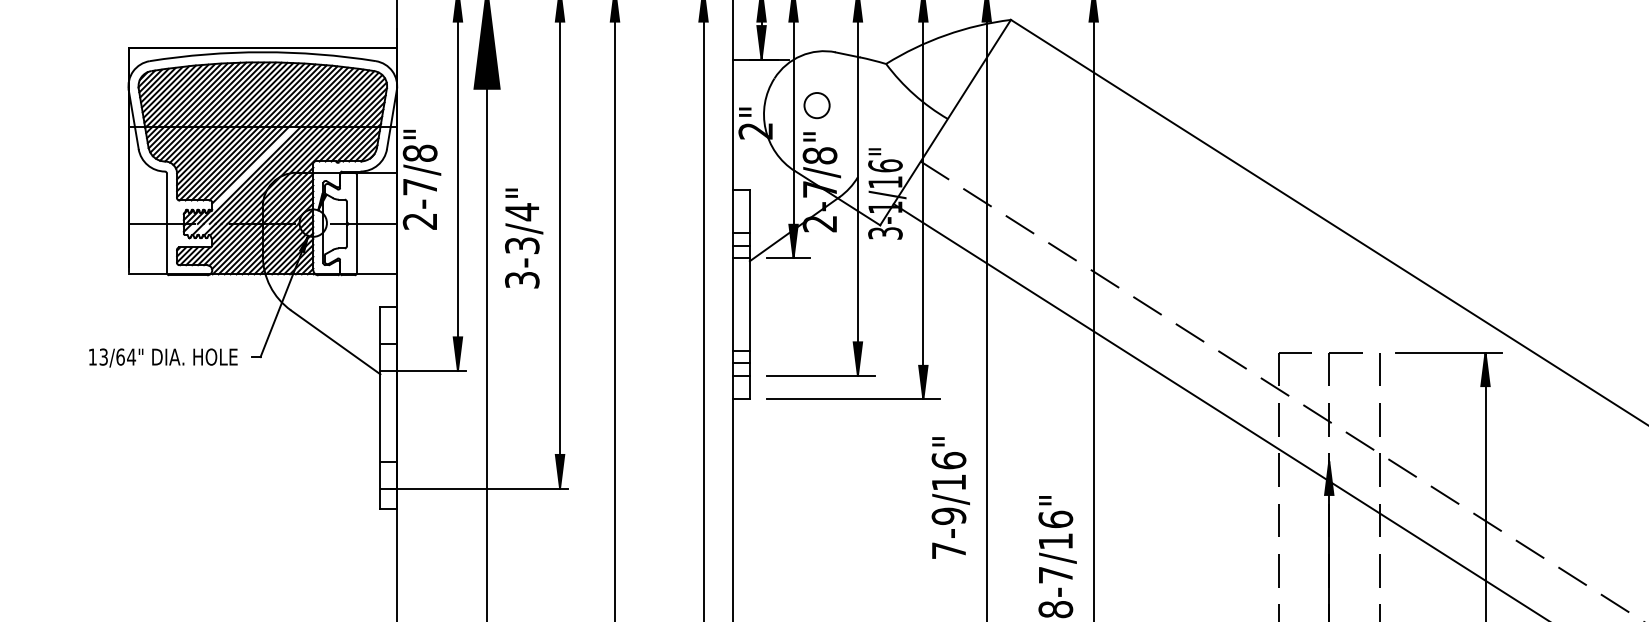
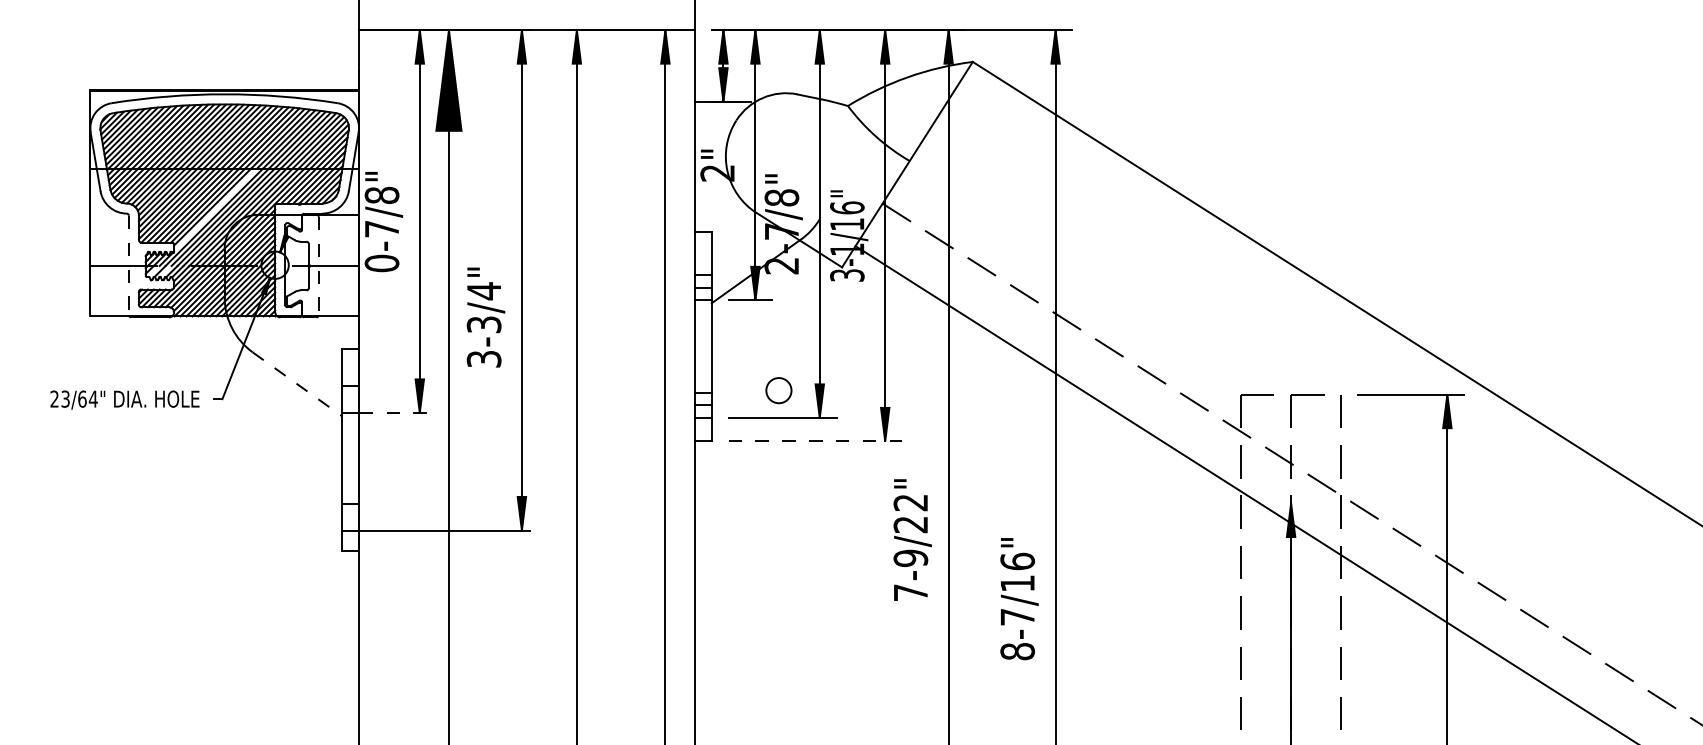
circle: (816, 105) -> (778, 390), moved
text: (419, 221) -> (381, 263), 2-7/8" -> 0-7/8"
line: (166, 223) -> (128, 265), solid -> dashed
line: (356, 224) -> (318, 266), solid -> dashed
text: (523, 238) -> (485, 317), moved
line: (335, 342) -> (297, 384), solid -> dashed
text: (92, 356) -> (54, 398), 13/64" -> 23/64"
line: (432, 371) -> (394, 413), solid -> dashed
line: (853, 399) -> (815, 441), solid -> dashed
text: (948, 471) -> (910, 513), 7-9/16" -> 7-9/22"

